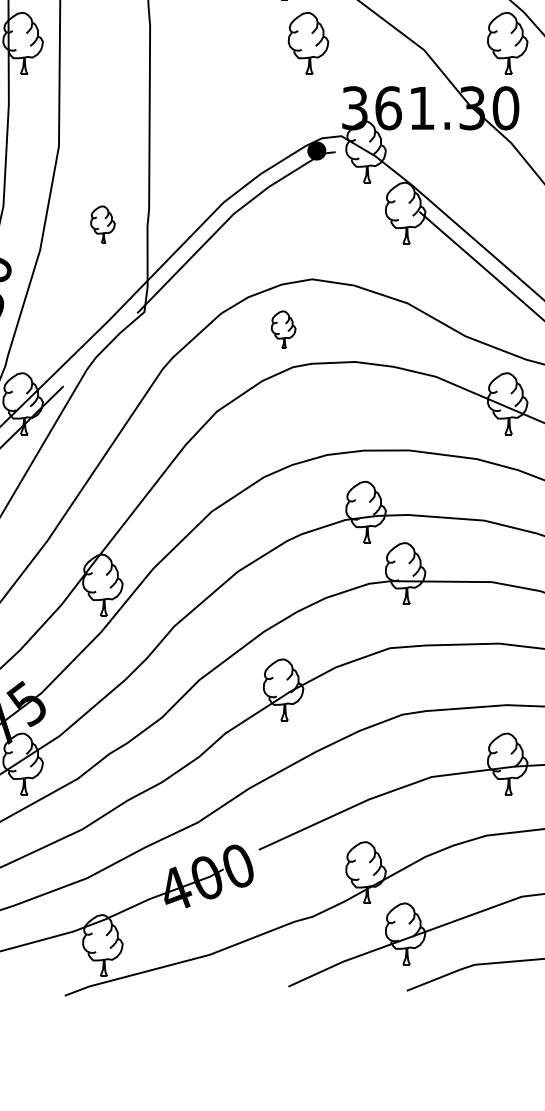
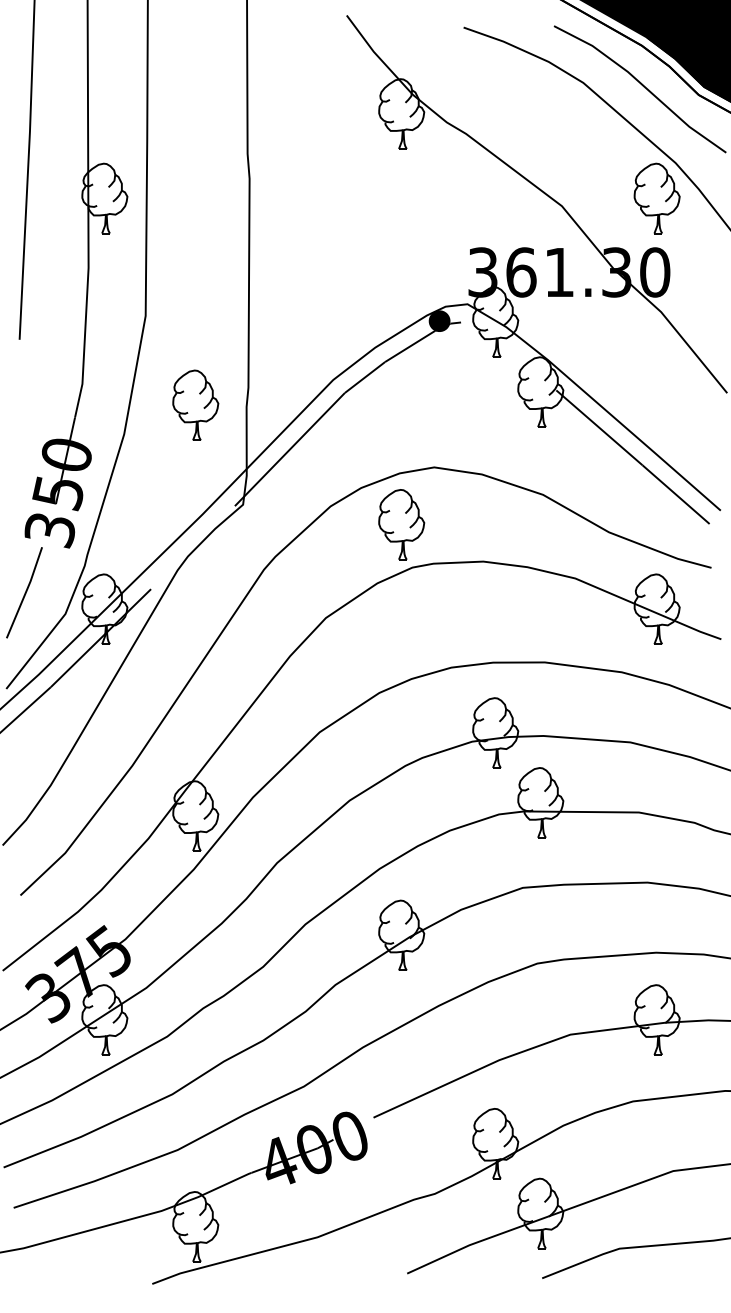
part: (307, 43) -> (429, 198), removed
part: (102, 224) -> (195, 404), size x1.67
part: (283, 329) -> (401, 524), size x1.67

